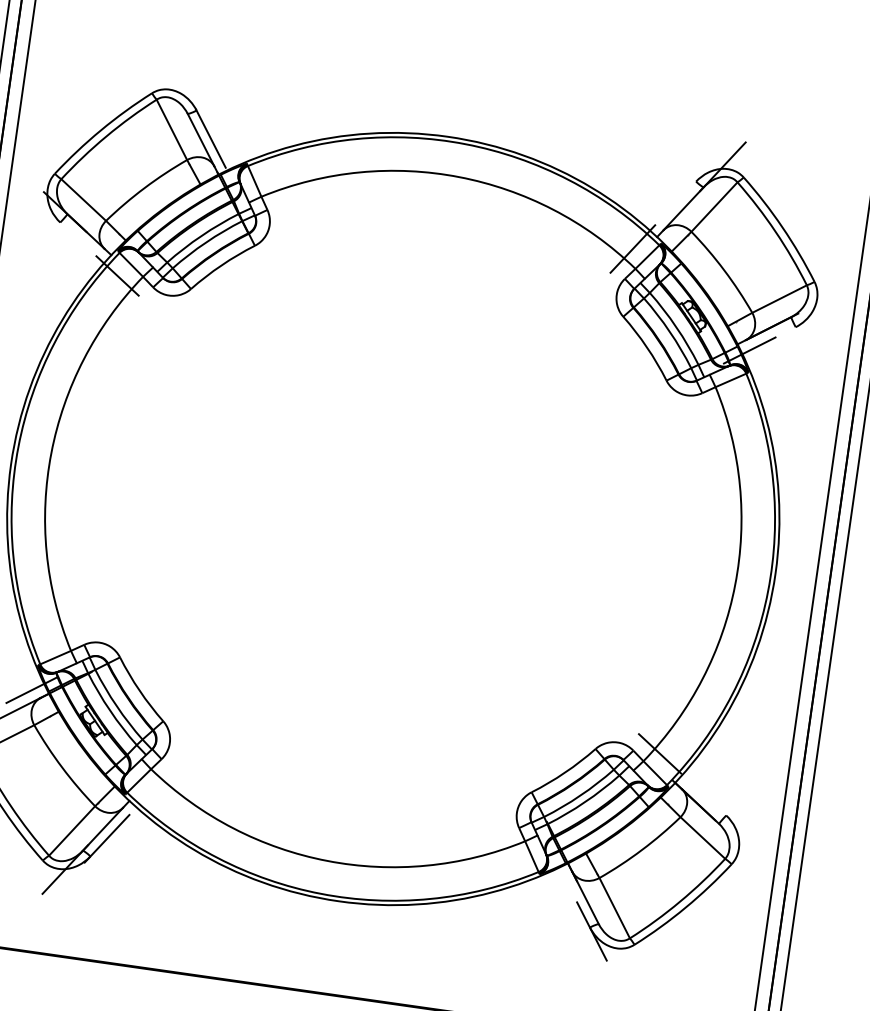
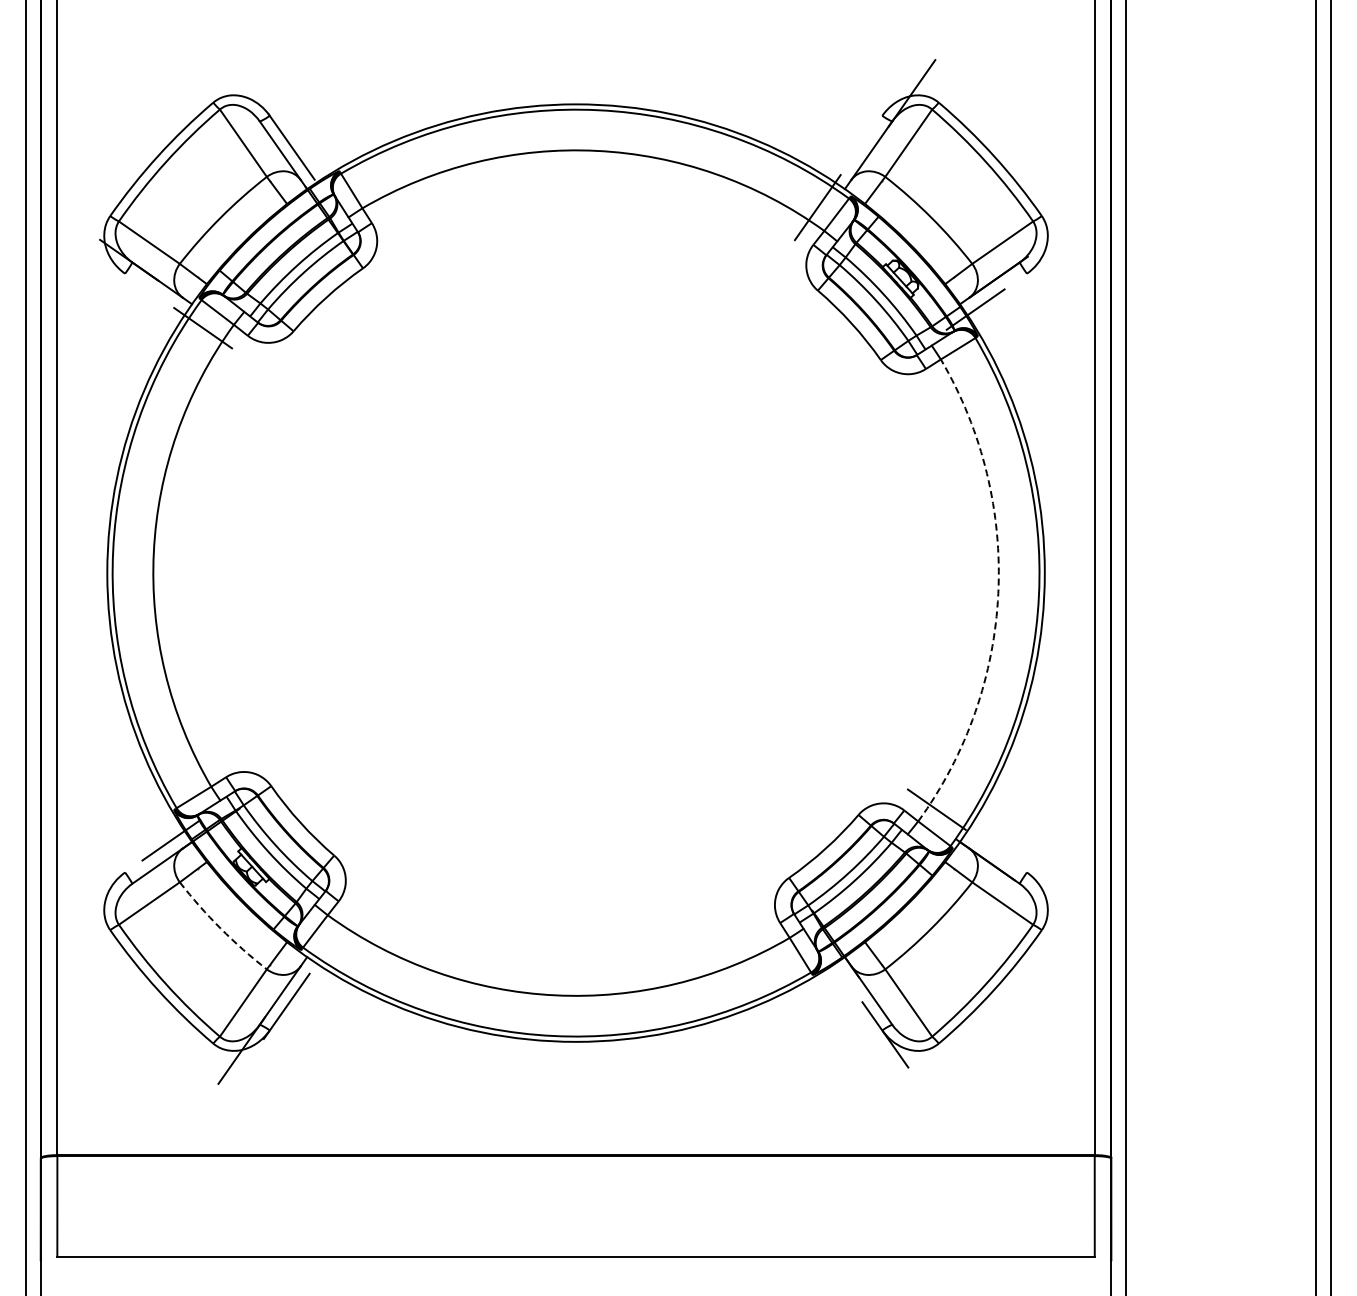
arc: (735, 584) -> (998, 593), solid -> dashed
arc: (62, 767) -> (220, 928), solid -> dashed

